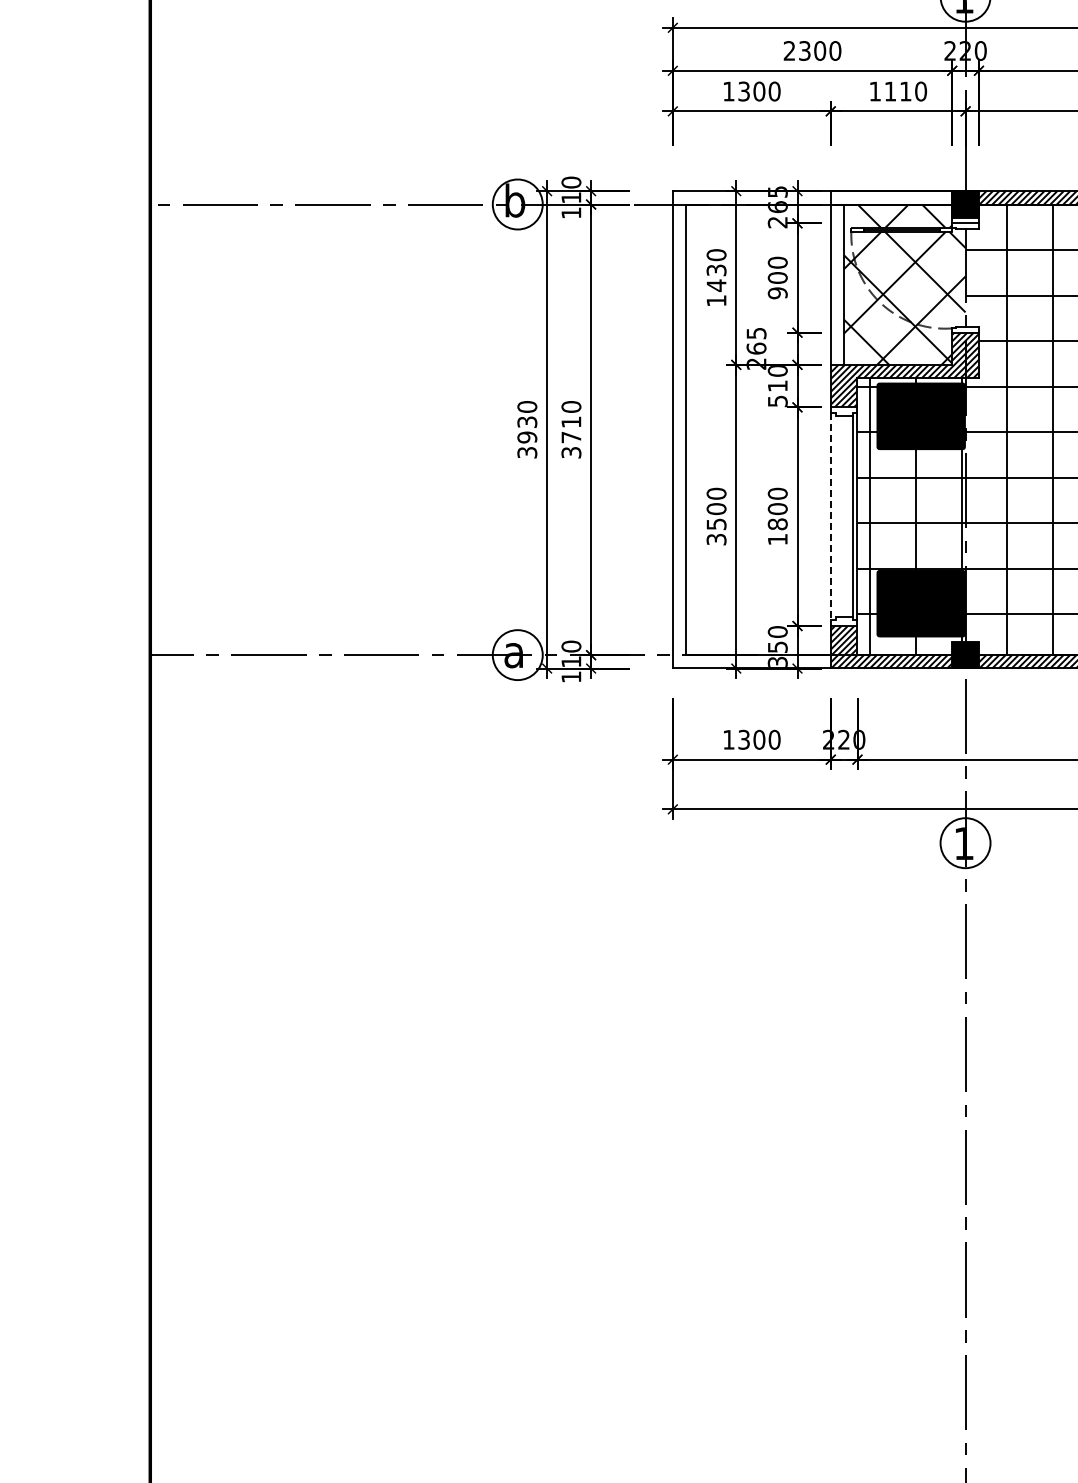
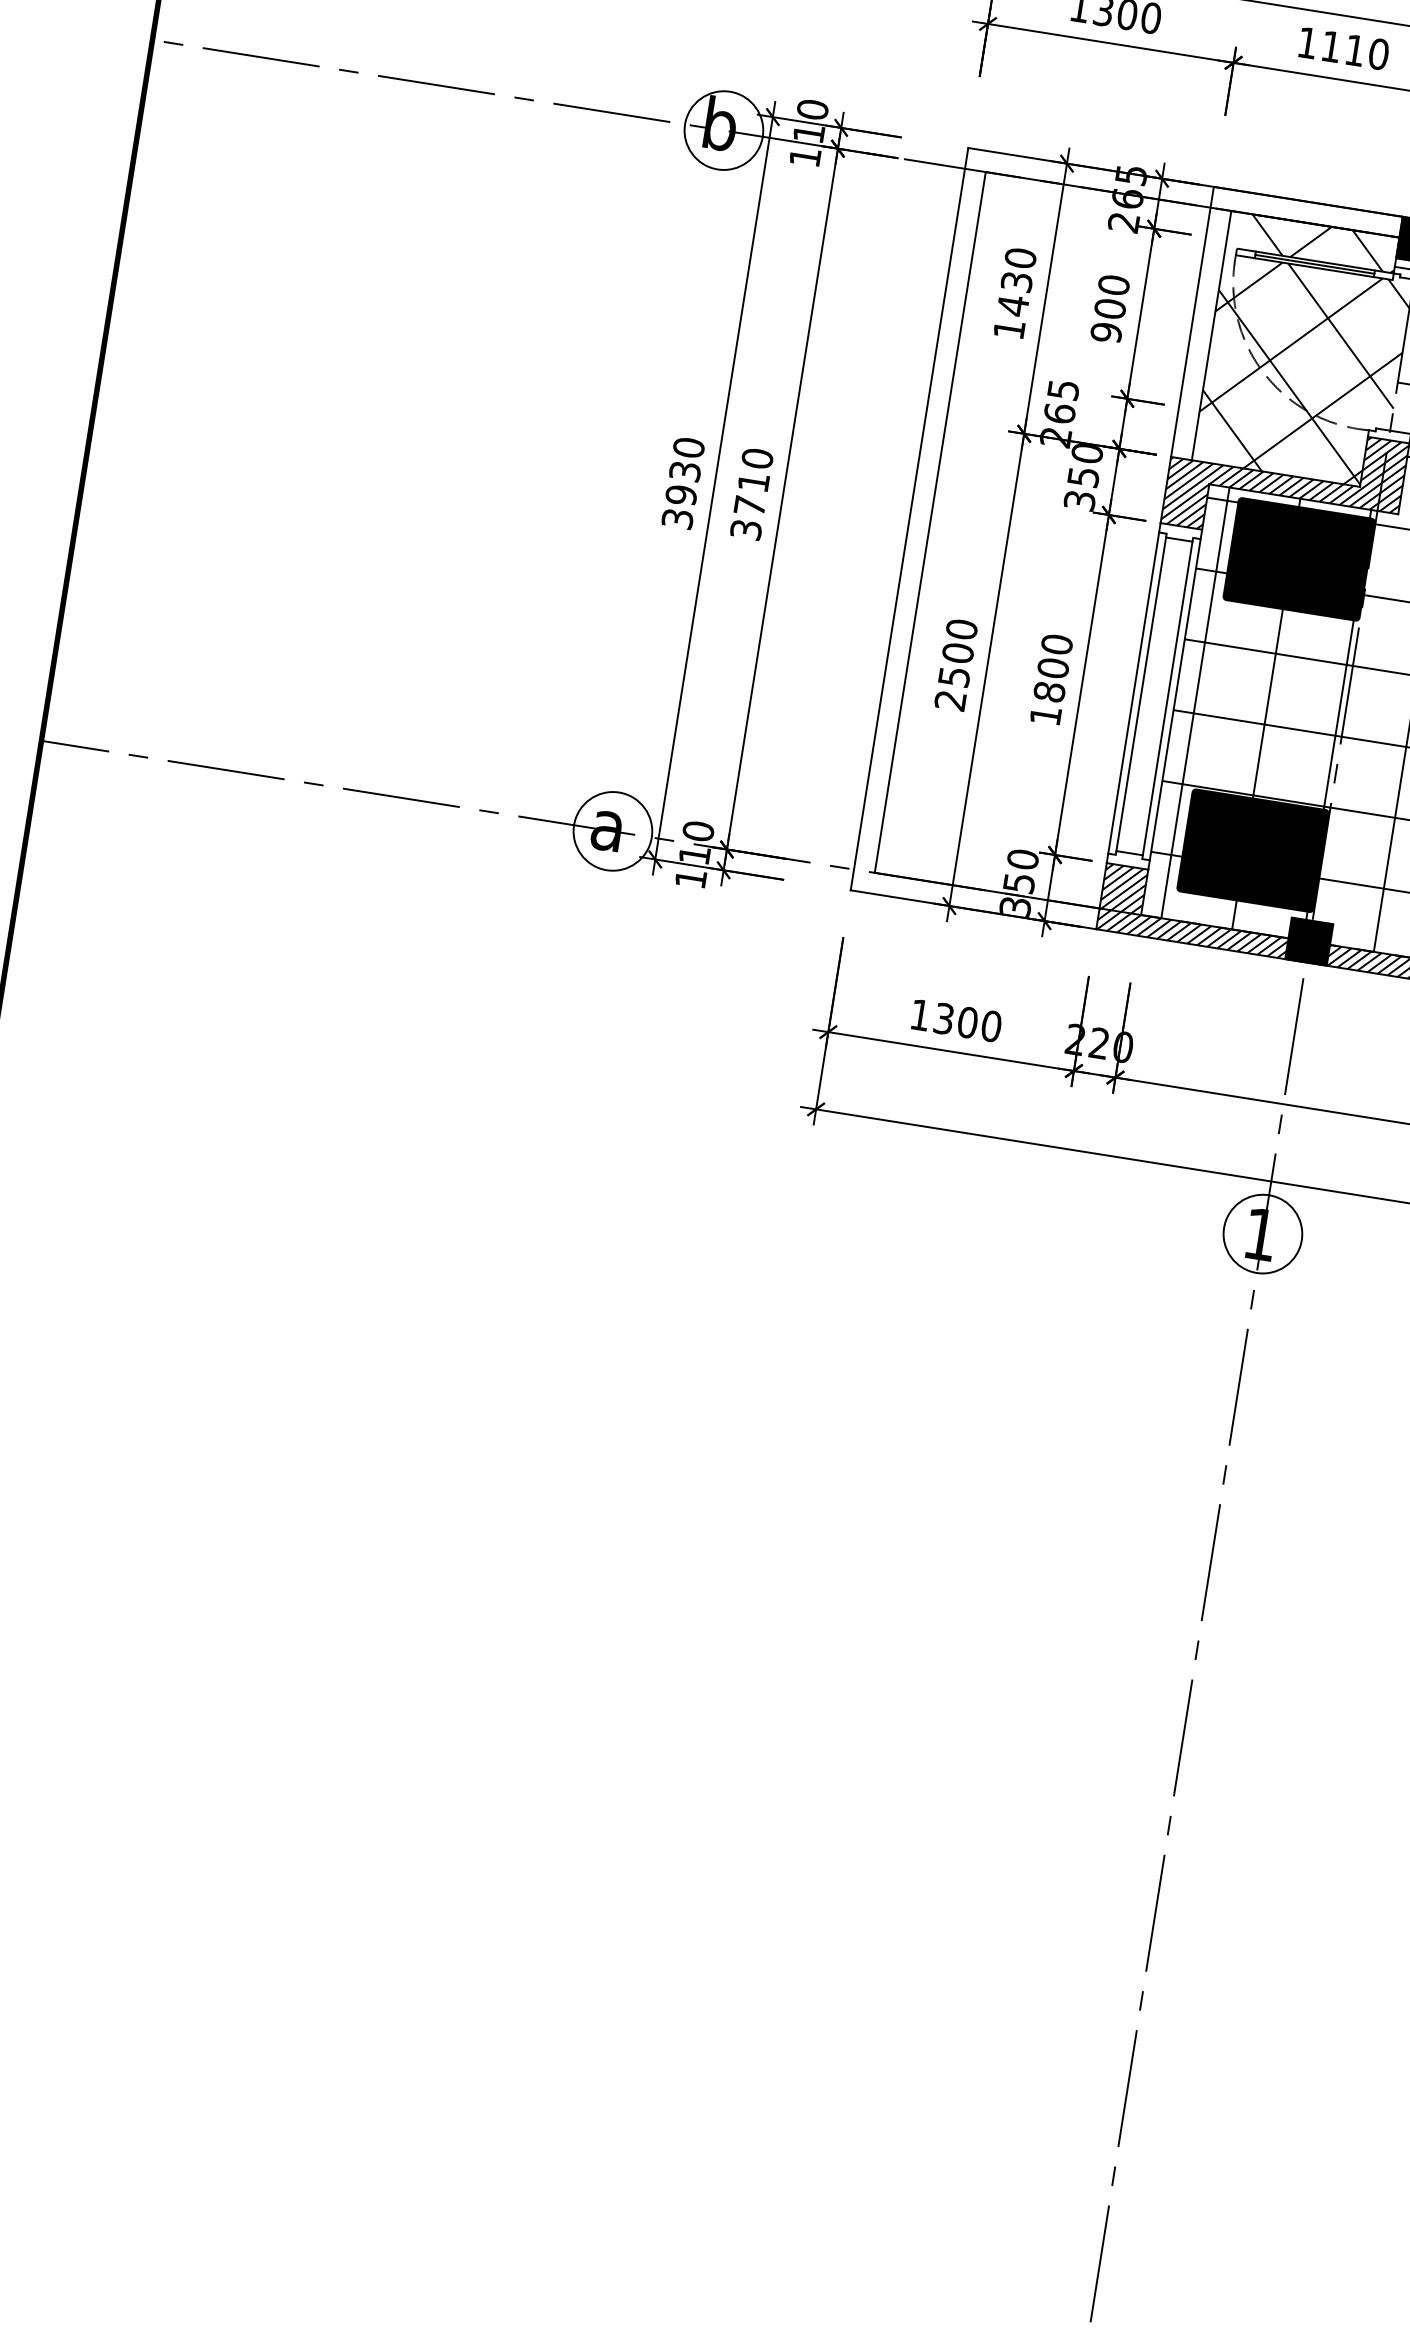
text: (777, 393) -> (1081, 488), 510 -> 350
line: (835, 516) -> (1141, 694), added
line: (830, 517) -> (1133, 694), dashed -> solid
text: (716, 539) -> (950, 700), 3500 -> 2500

